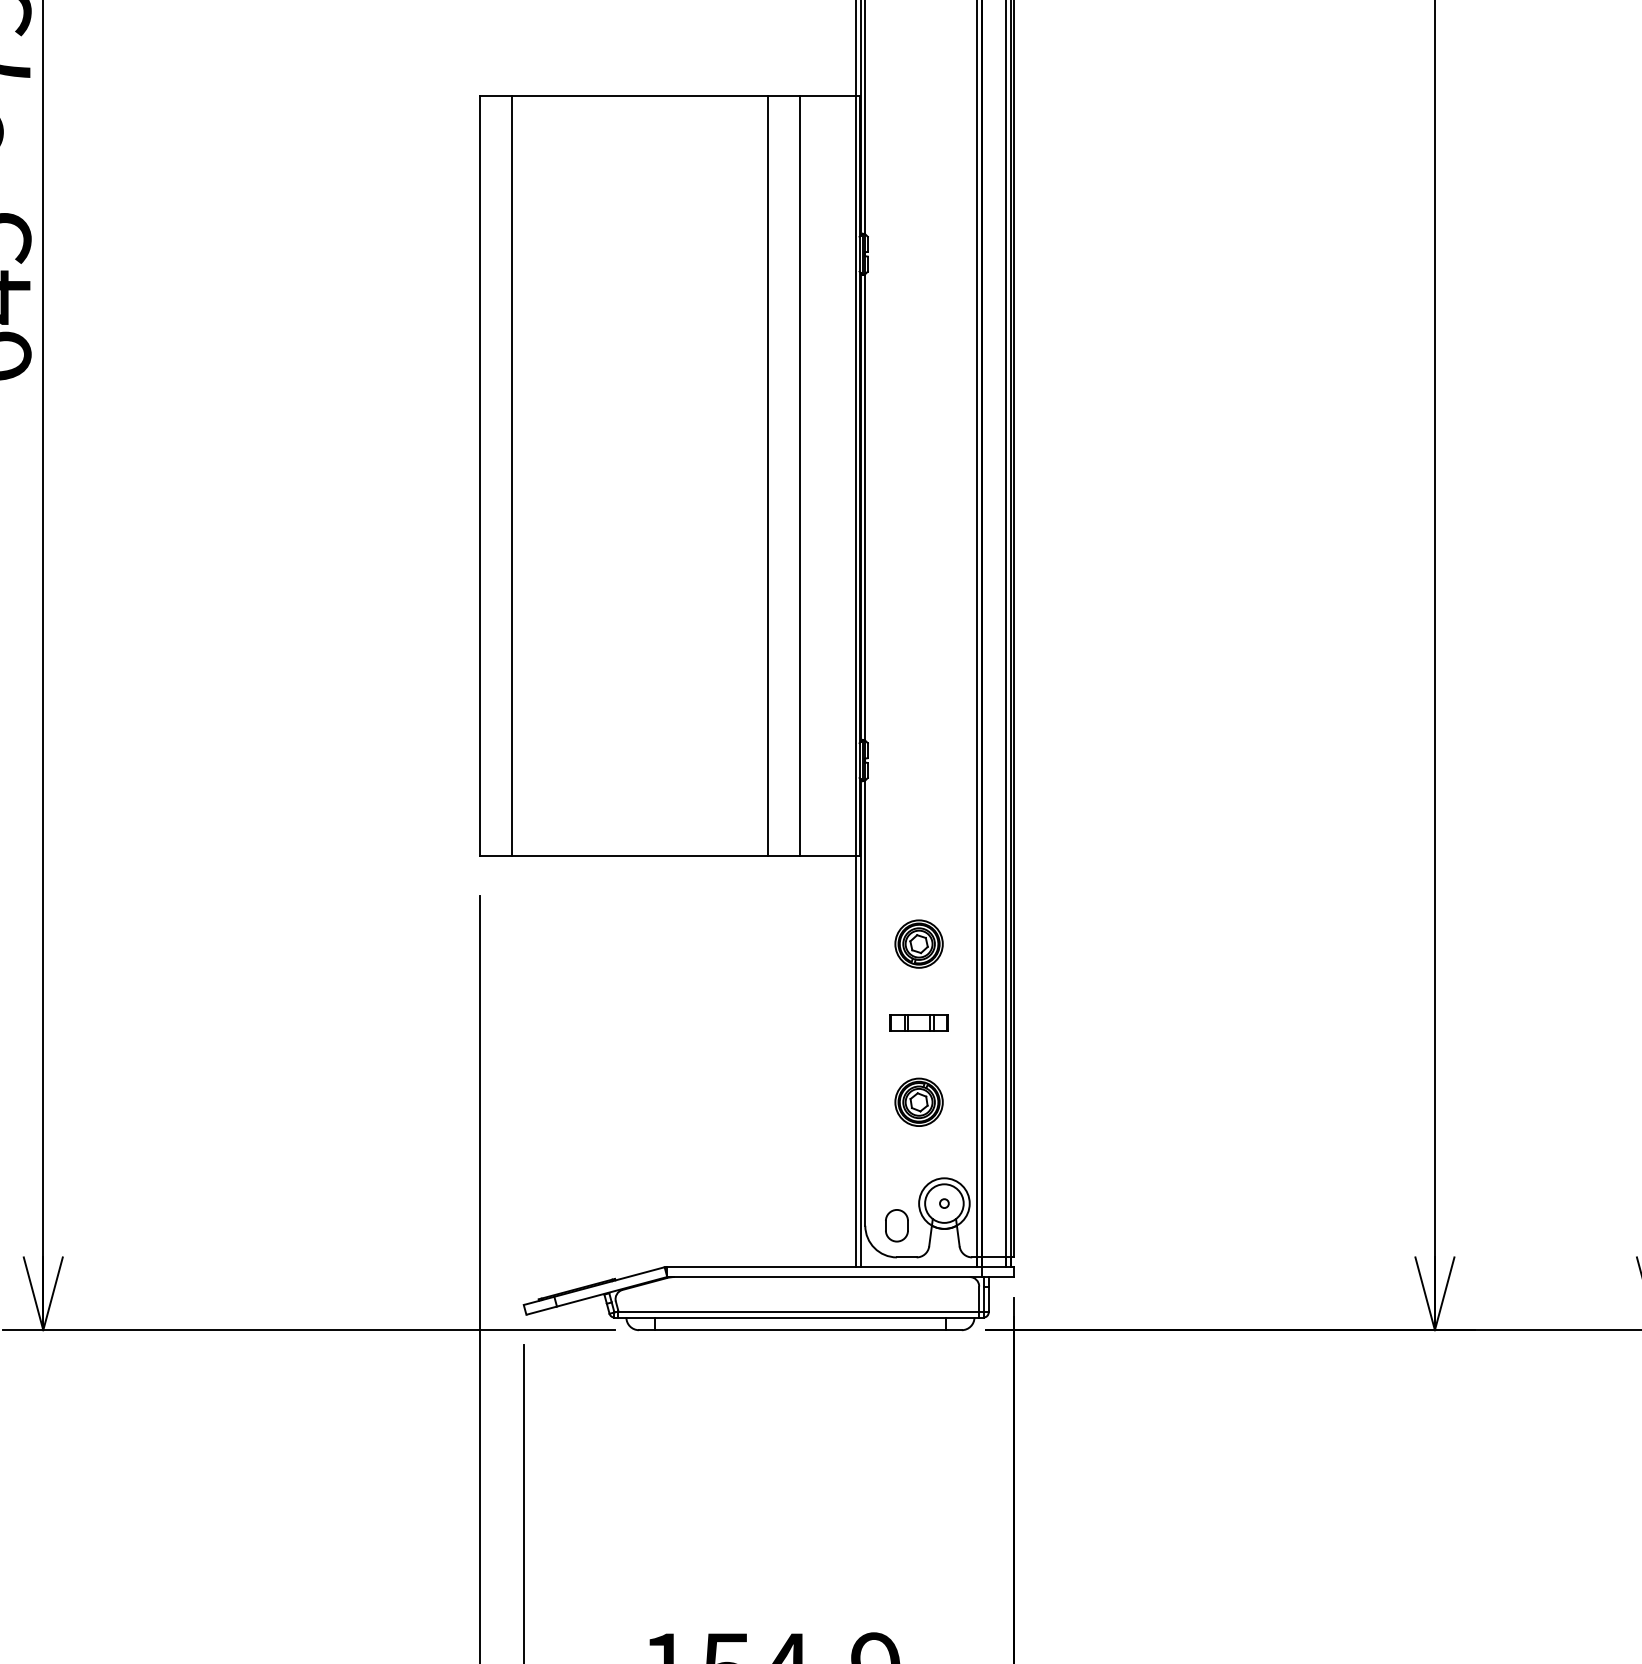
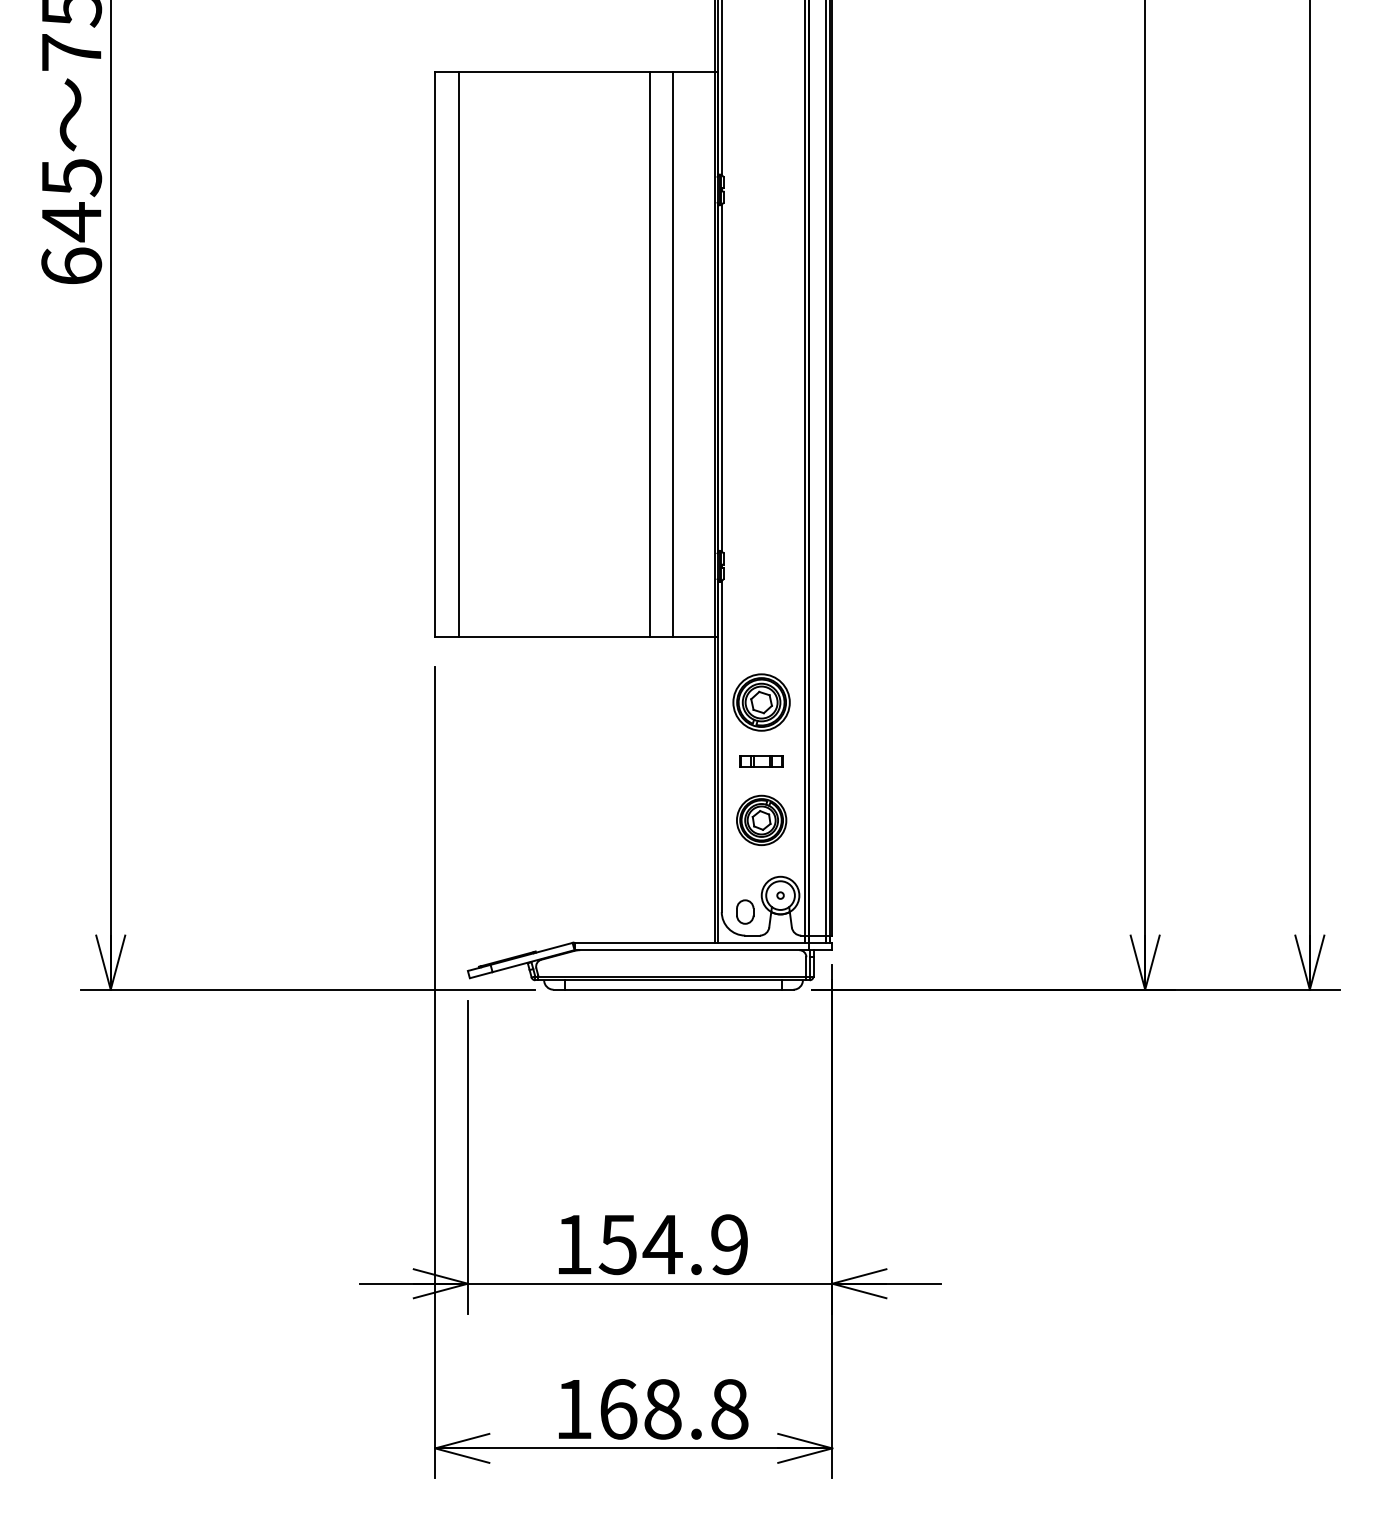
part: (918, 943) -> (761, 702), size x1.6
part: (918, 1101) -> (761, 819), size x1.4

